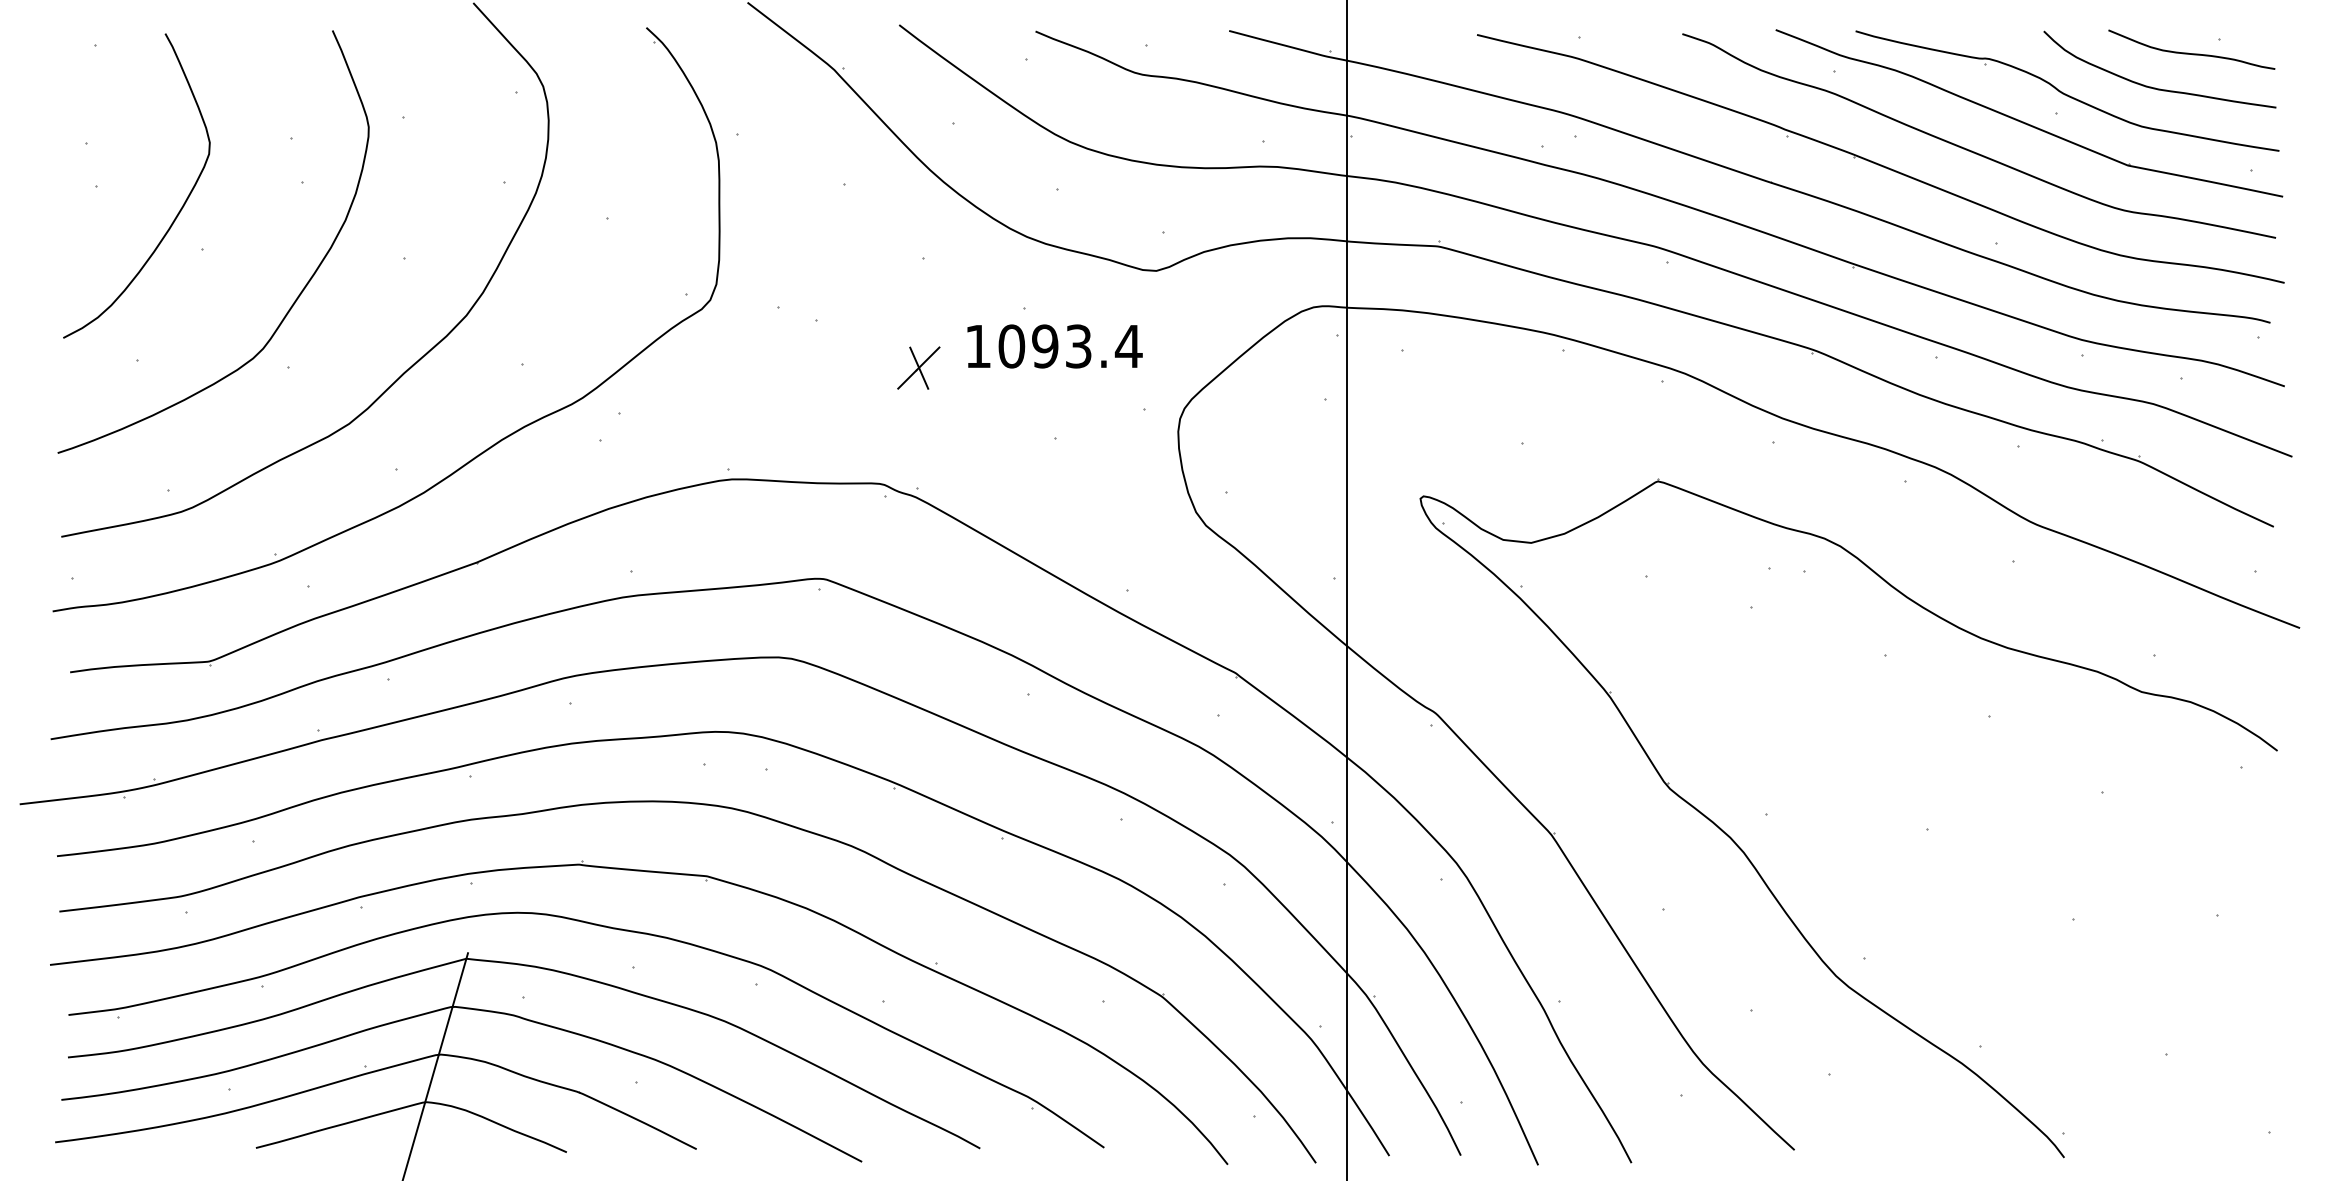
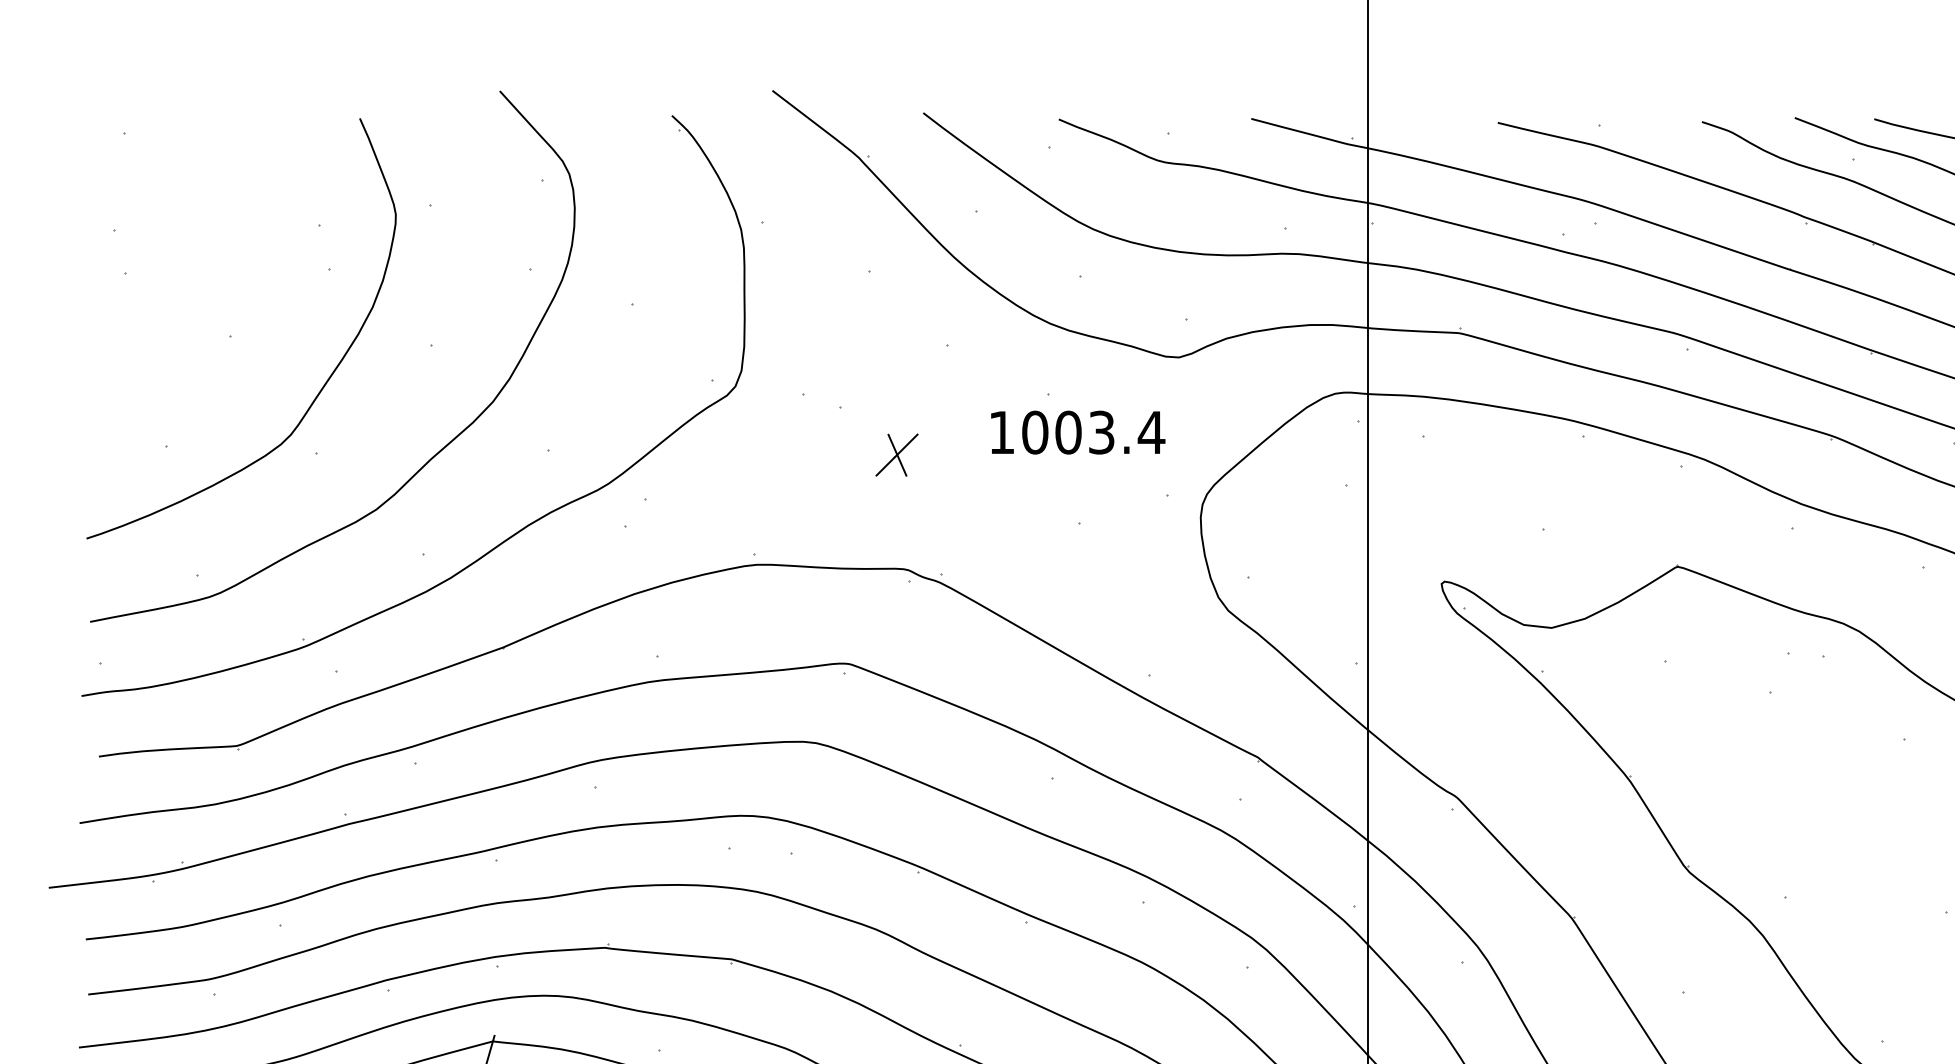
curve: (180, 208) -> (208, 295), removed
text: (1045, 346) -> (1068, 432), 1093.4 -> 1003.4
part: (918, 367) -> (896, 454), moved

